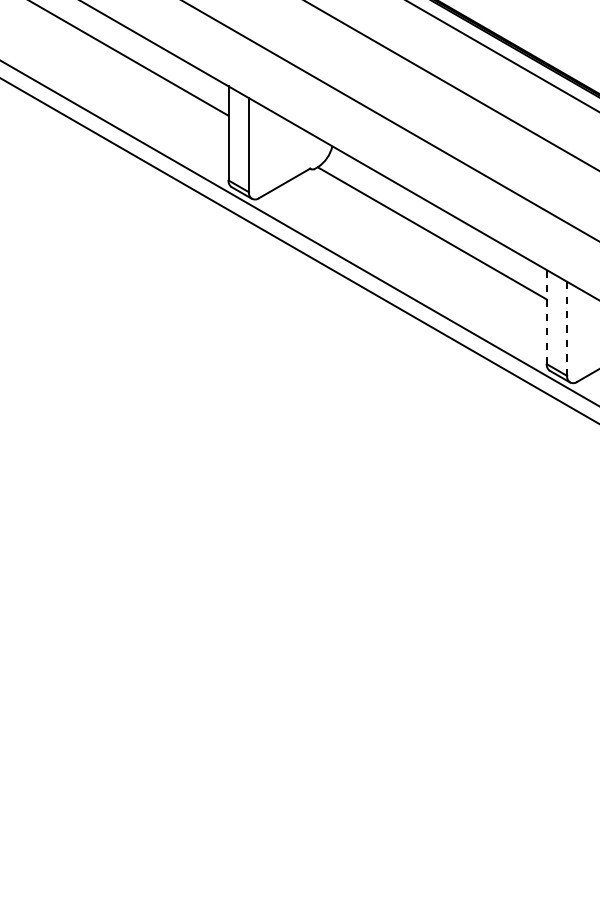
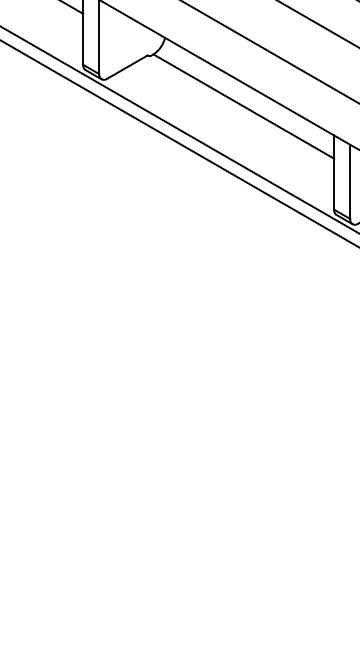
line: (546, 316) -> (333, 172), dashed -> solid
line: (567, 328) -> (350, 181), dashed -> solid

